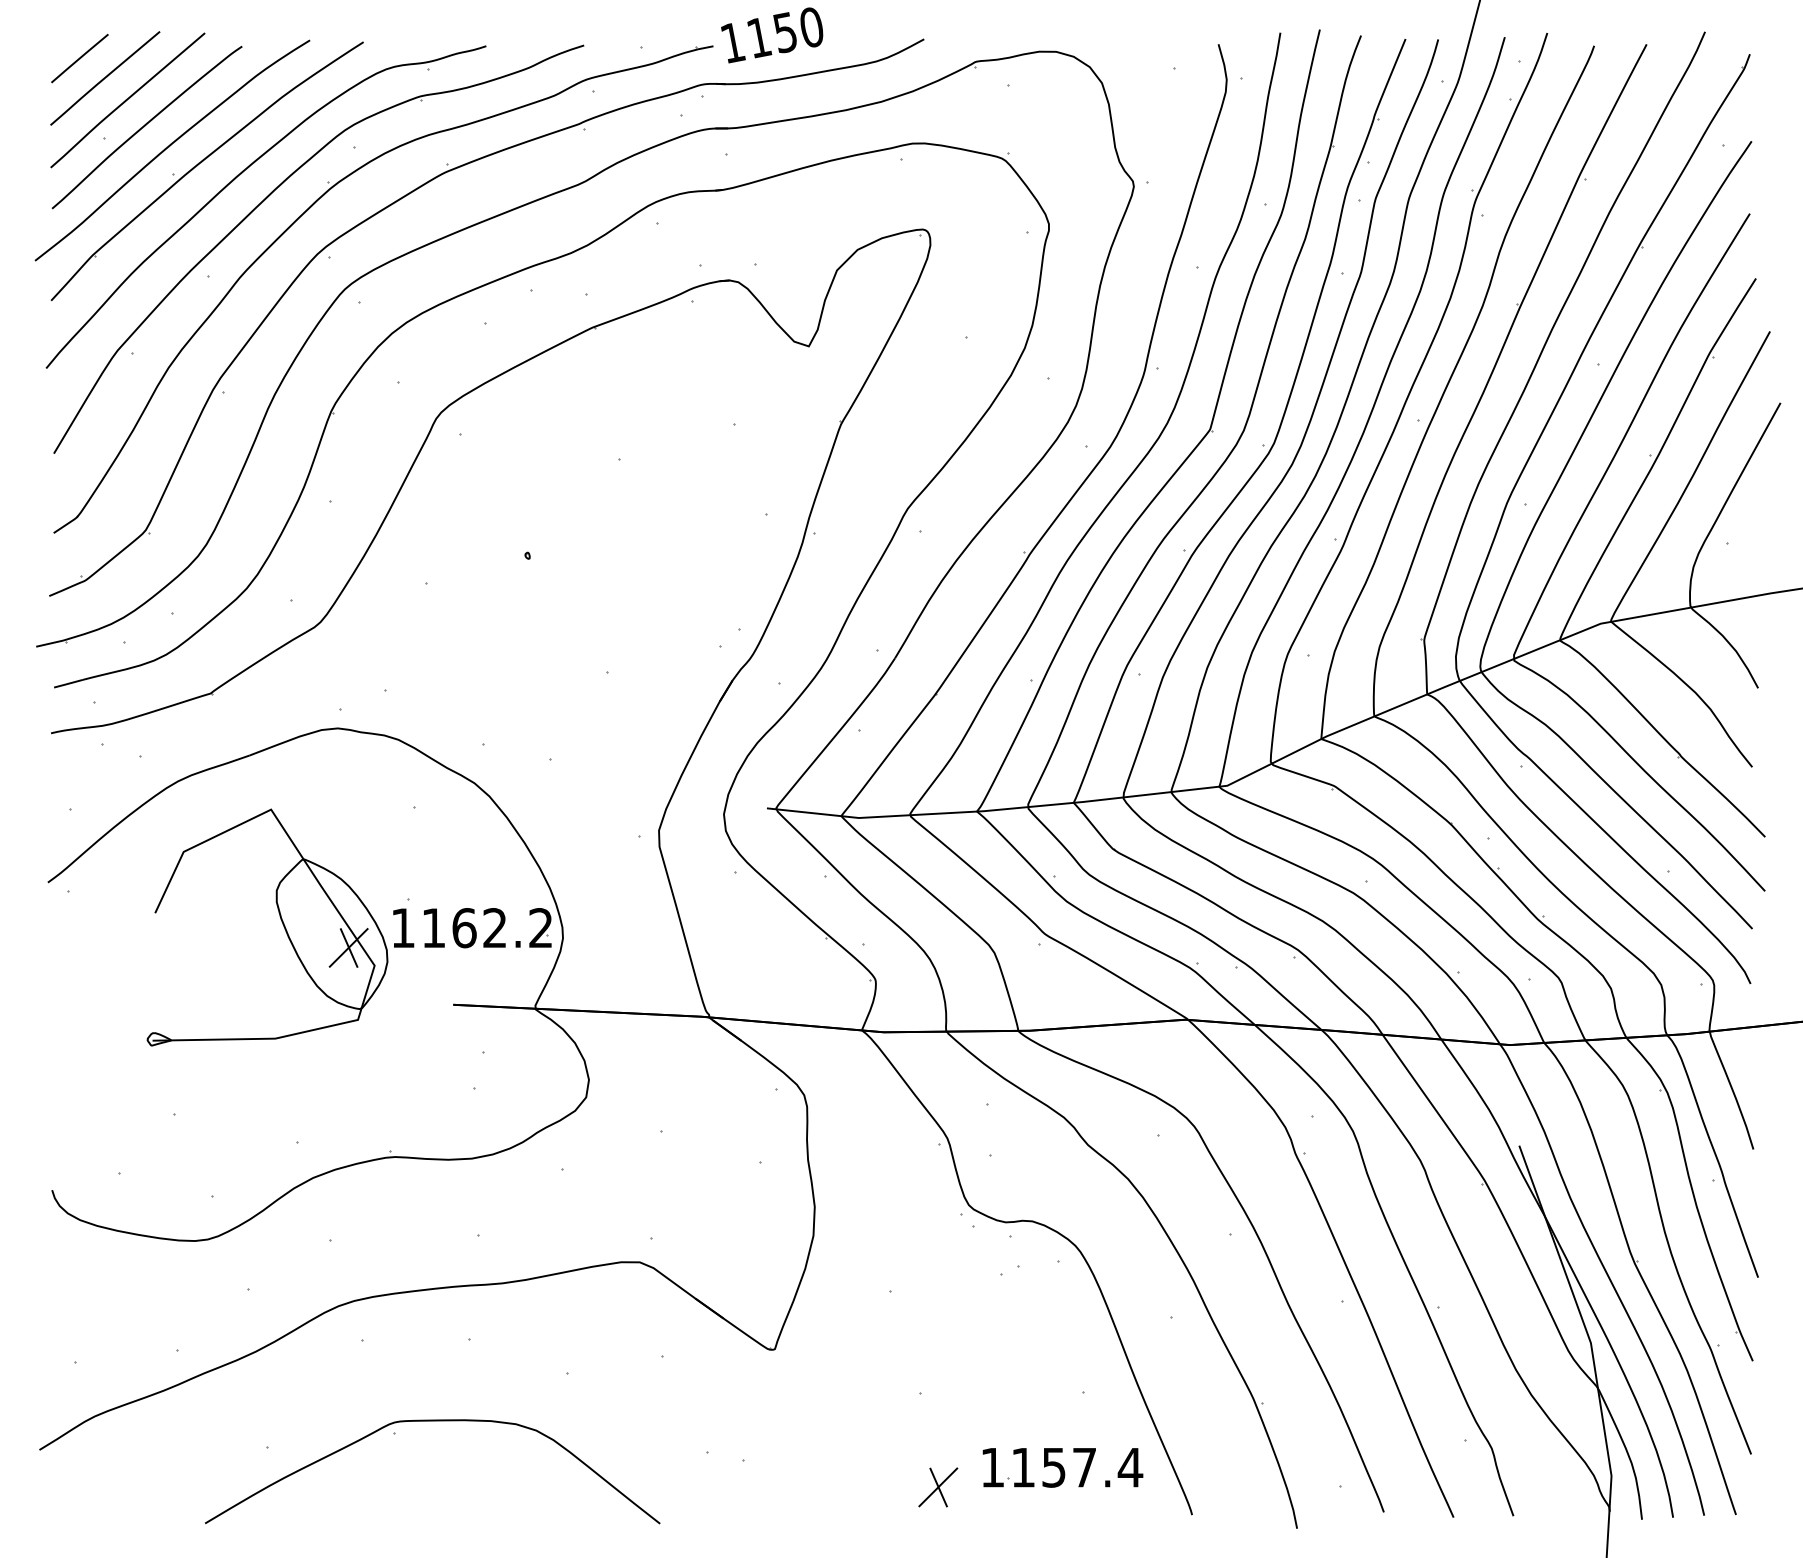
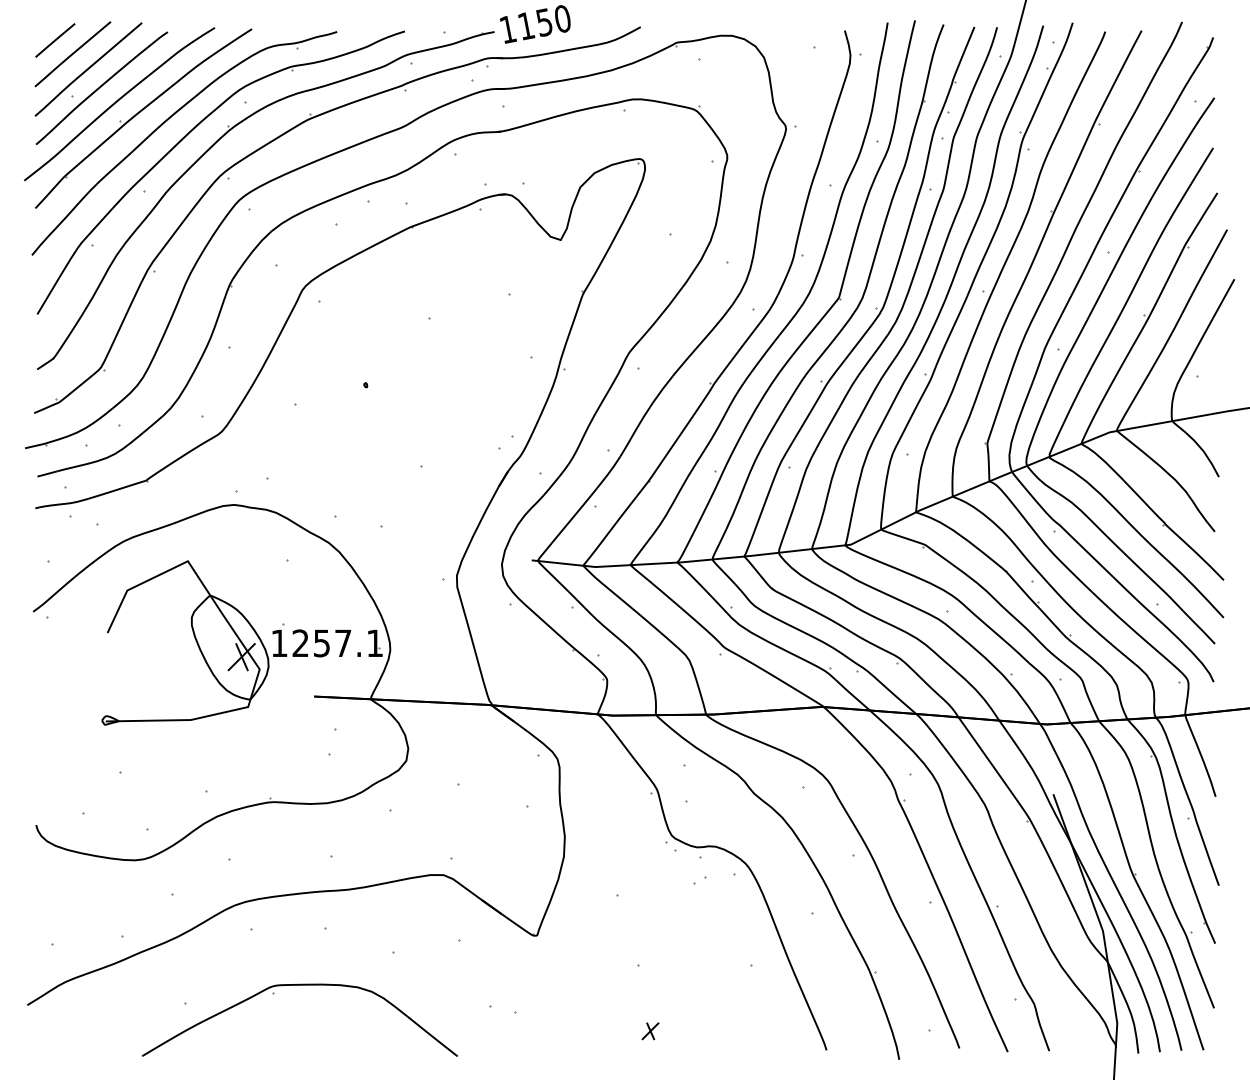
text: (486, 928) -> (337, 643), 1162.2 -> 1257.1
part: (1062, 1467) -> (736, 1017), removed
part: (938, 1487) -> (650, 1031), size x0.6

